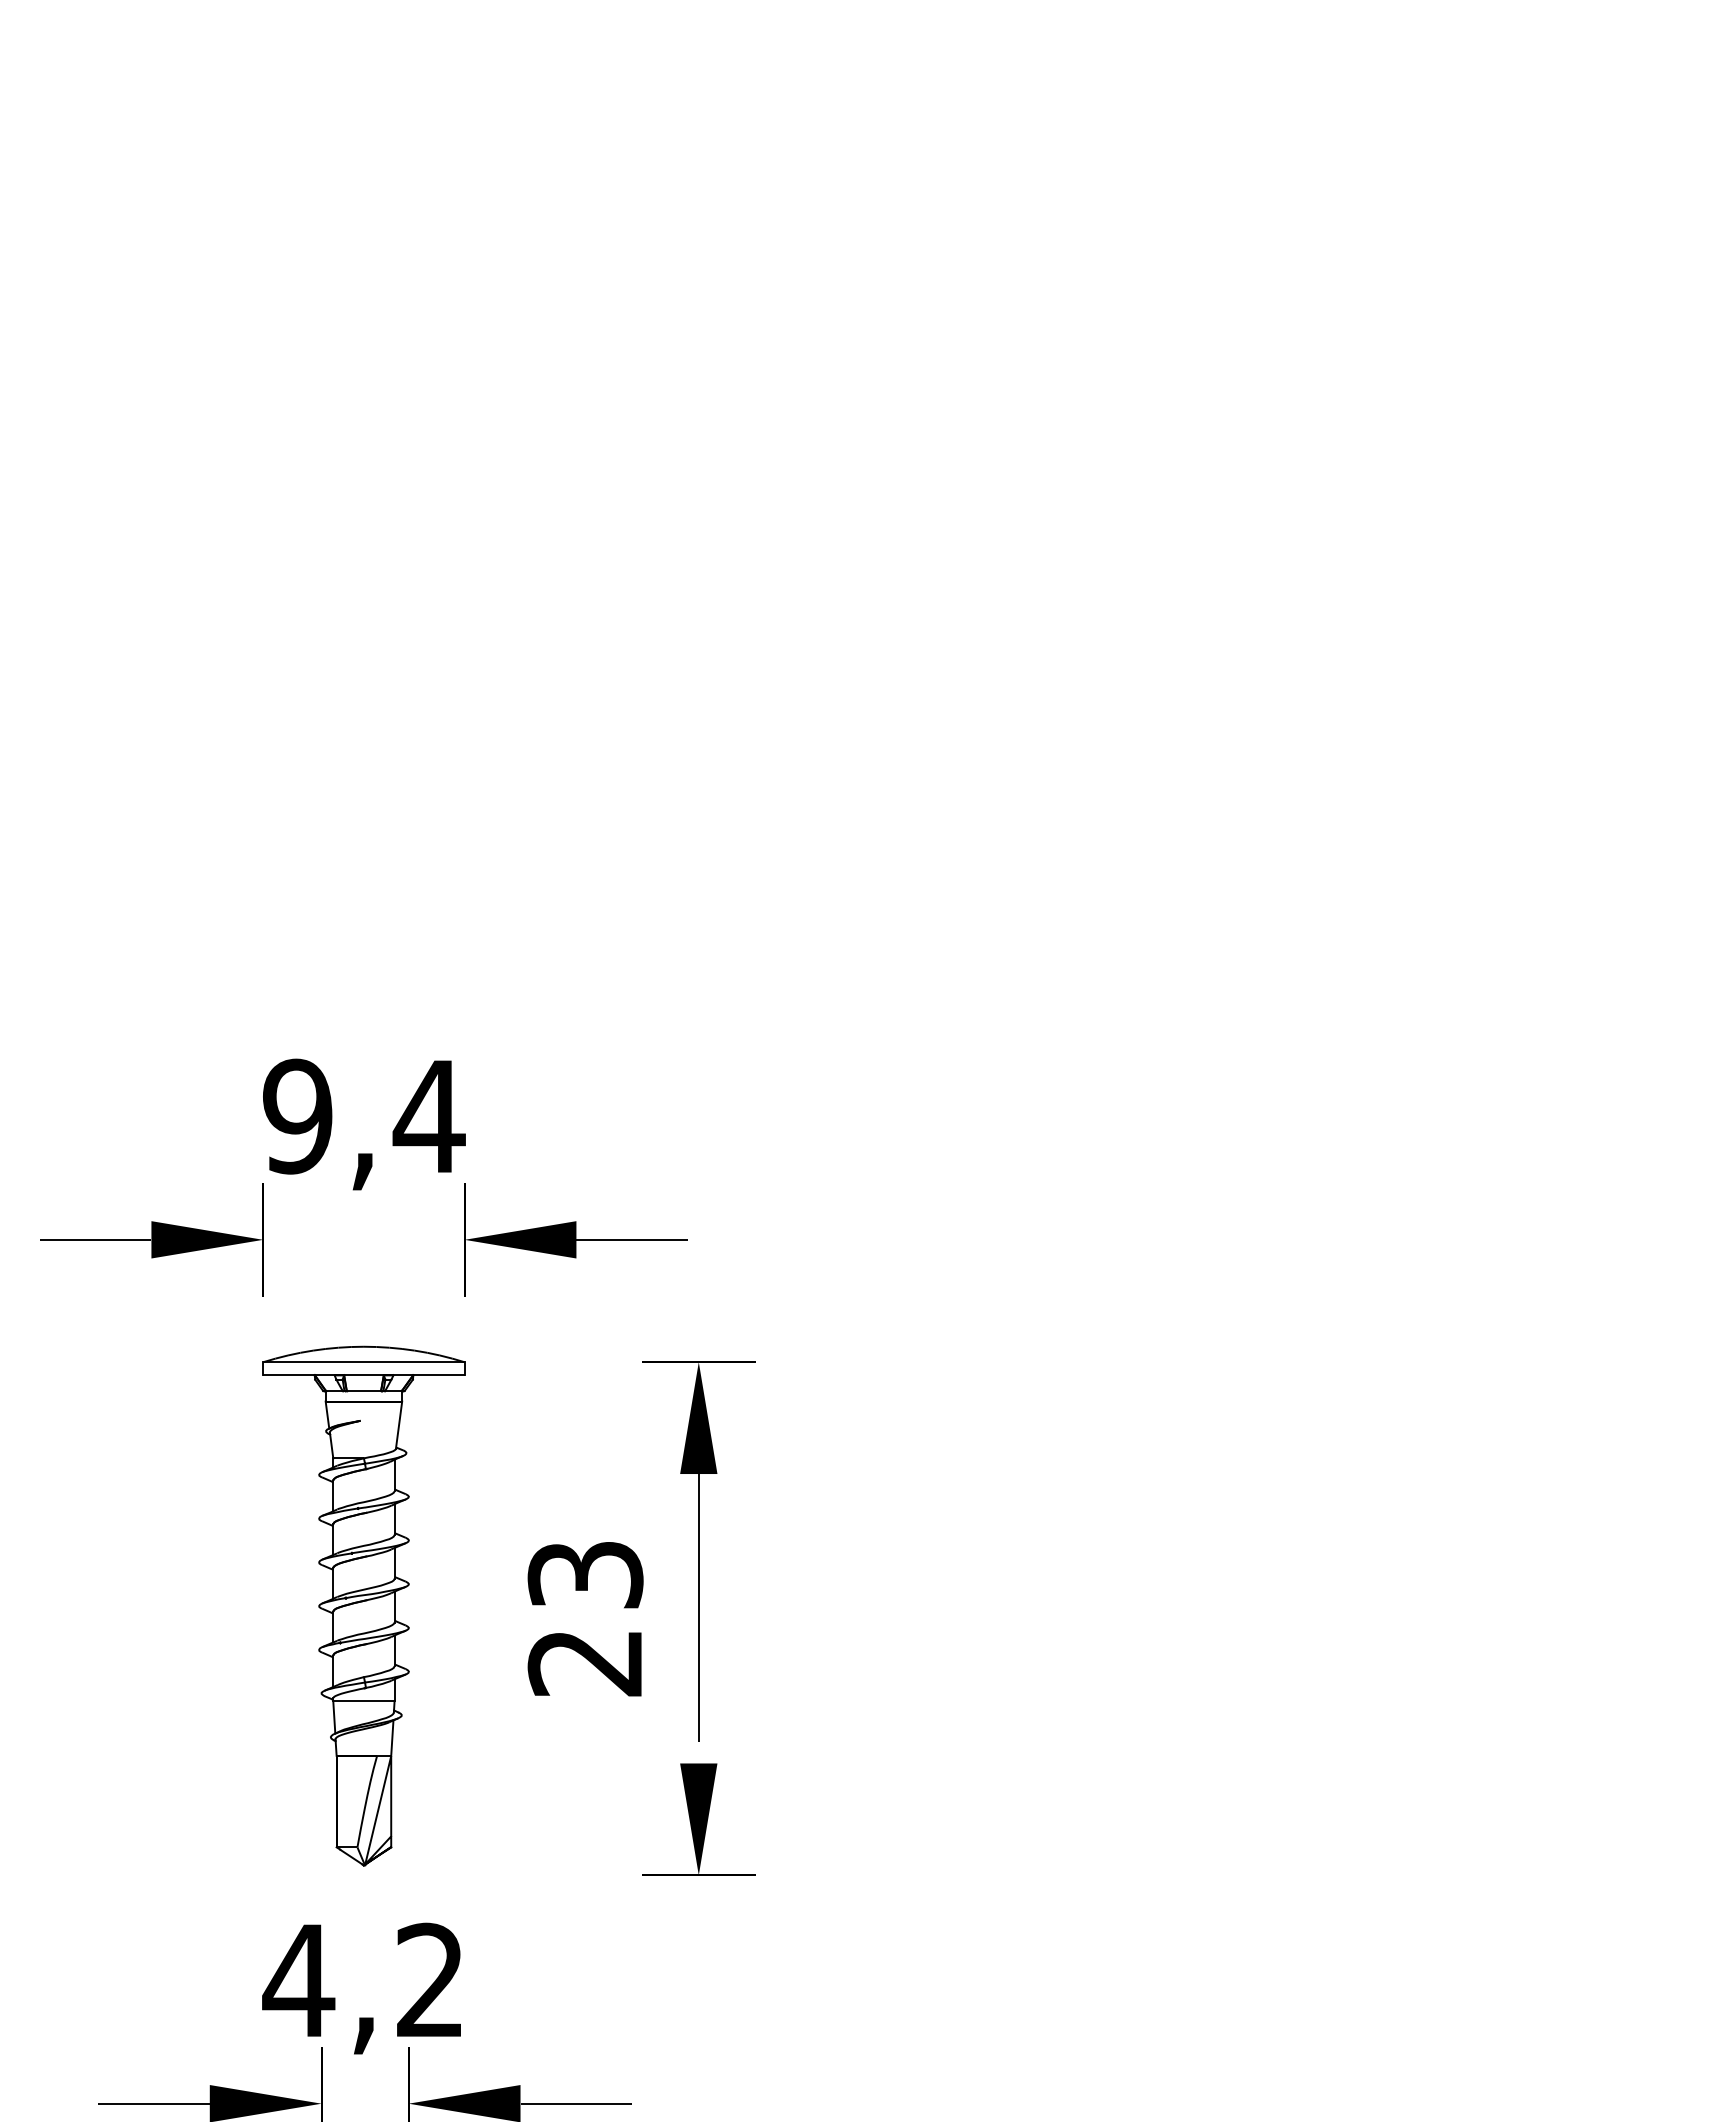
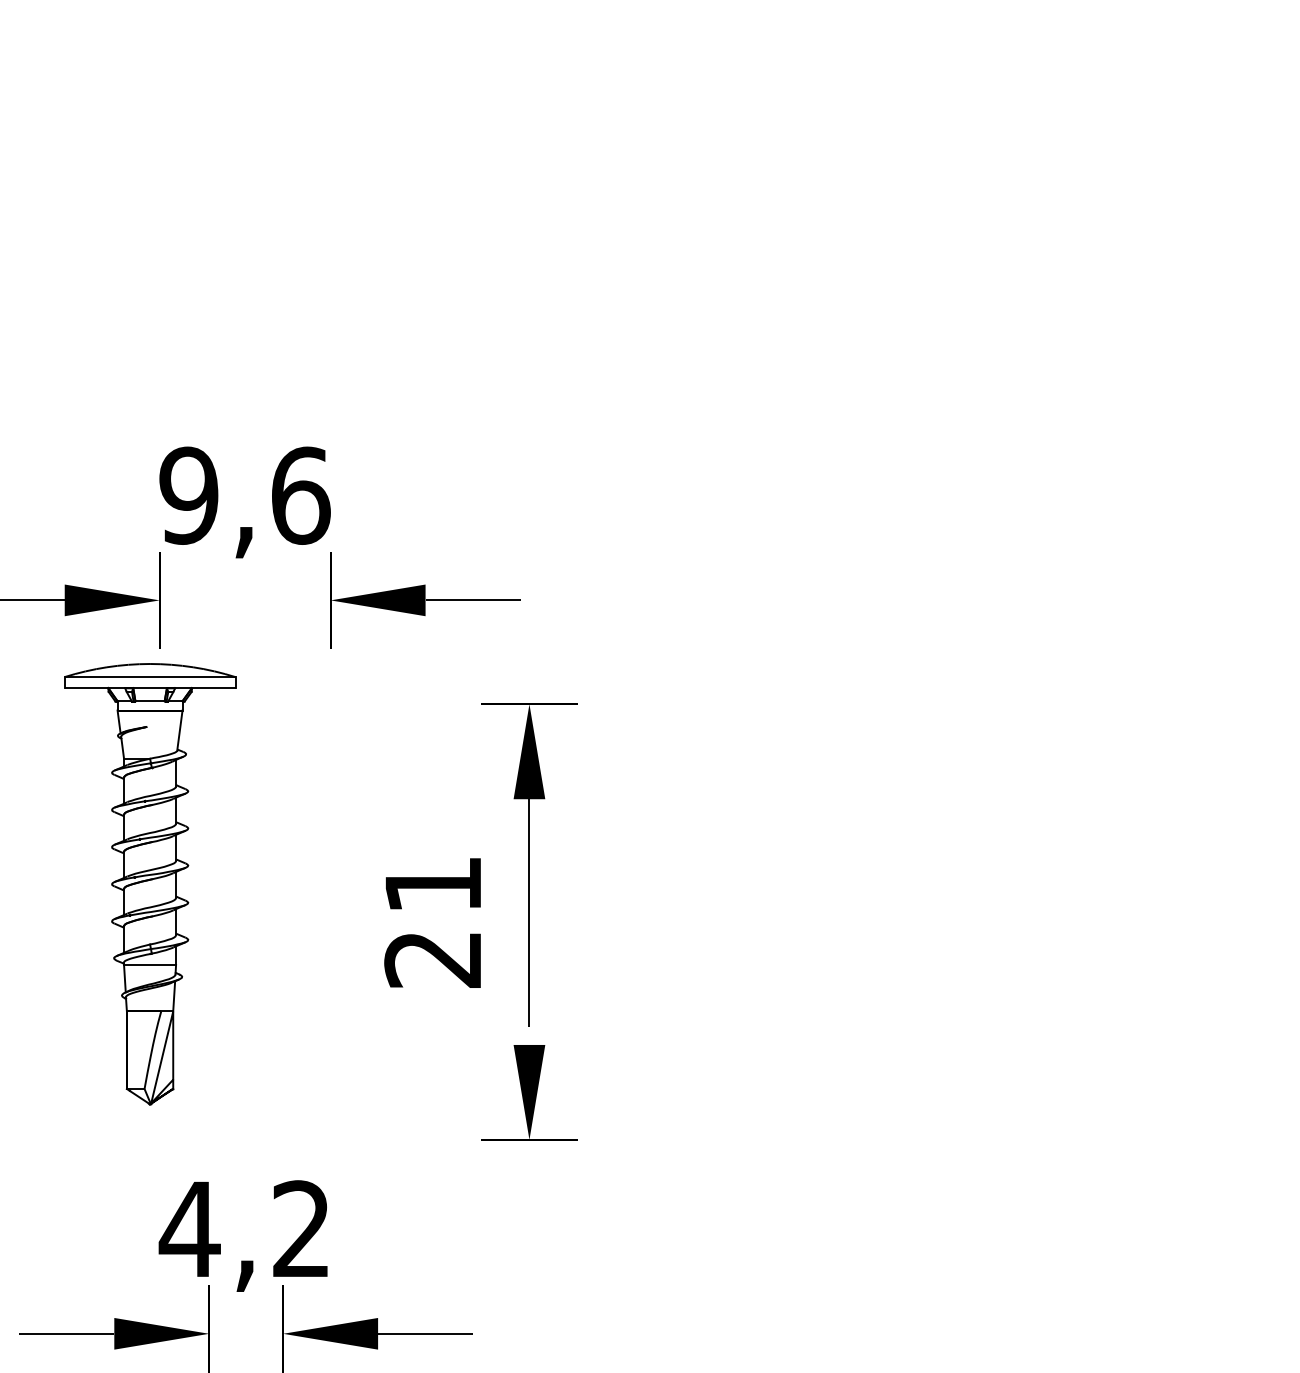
text: (428, 1116) -> (299, 495), 9,4 -> 9,6
text: (585, 1575) -> (433, 885), 23 -> 21
part: (363, 1605) -> (149, 883), moved

